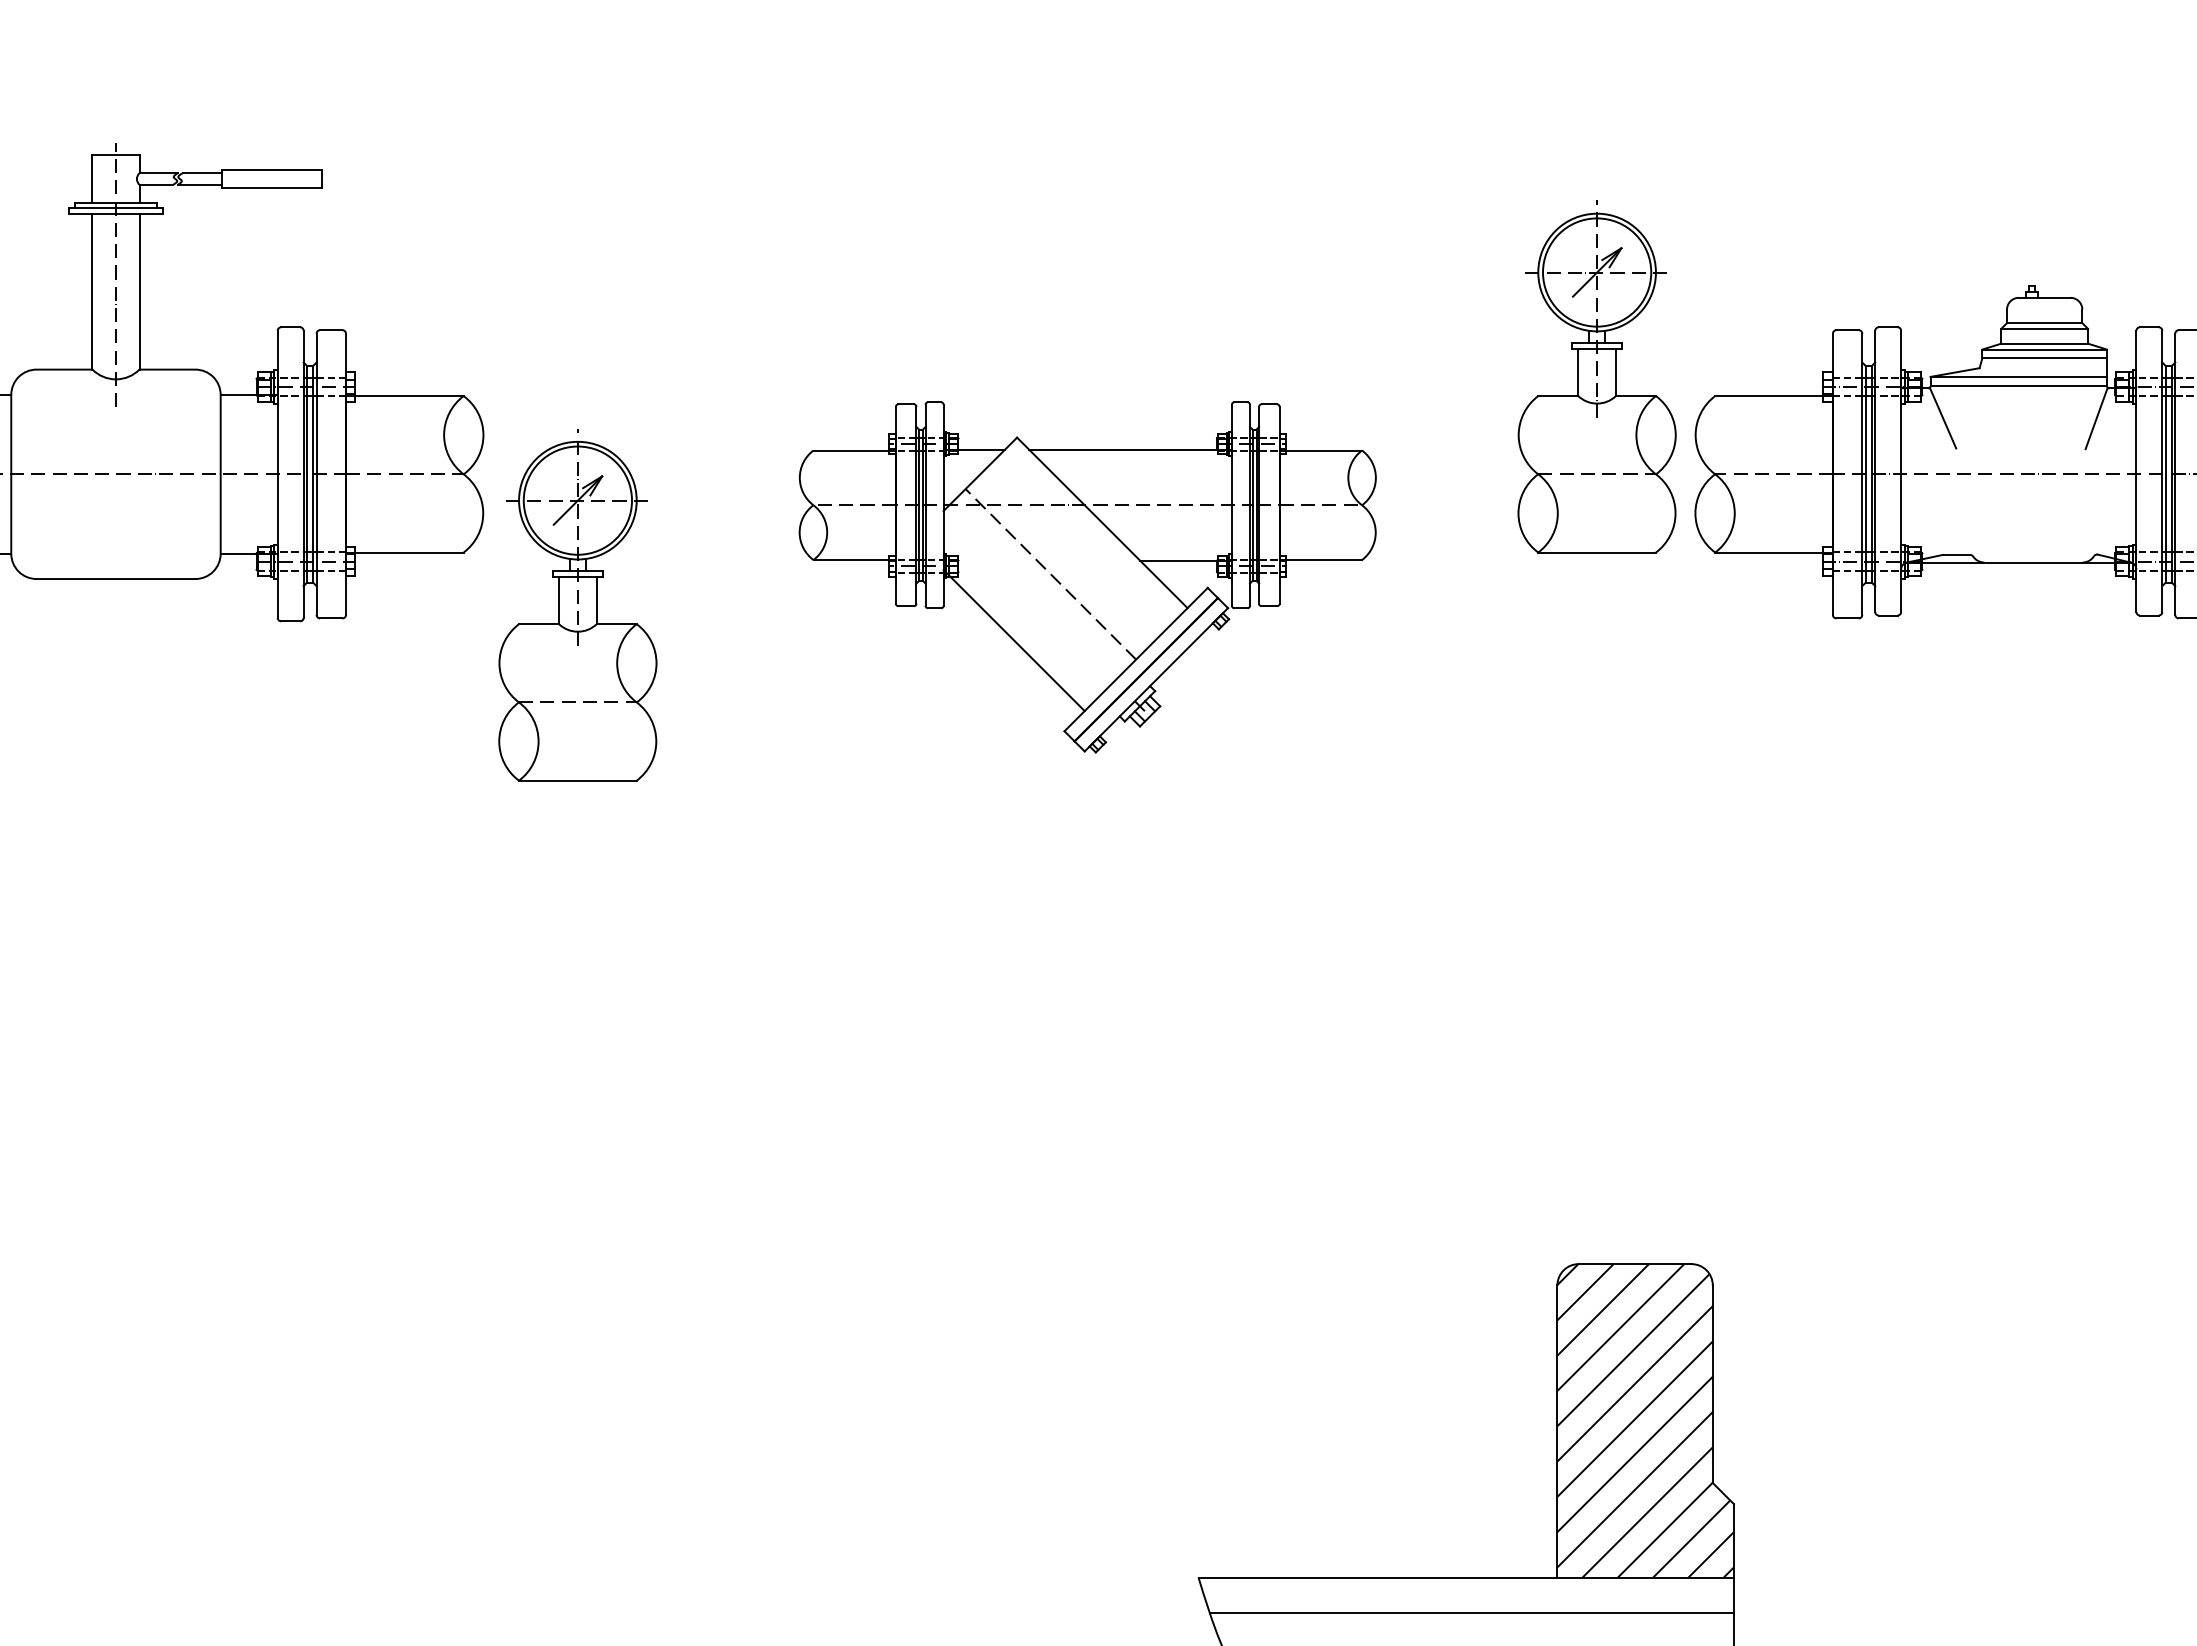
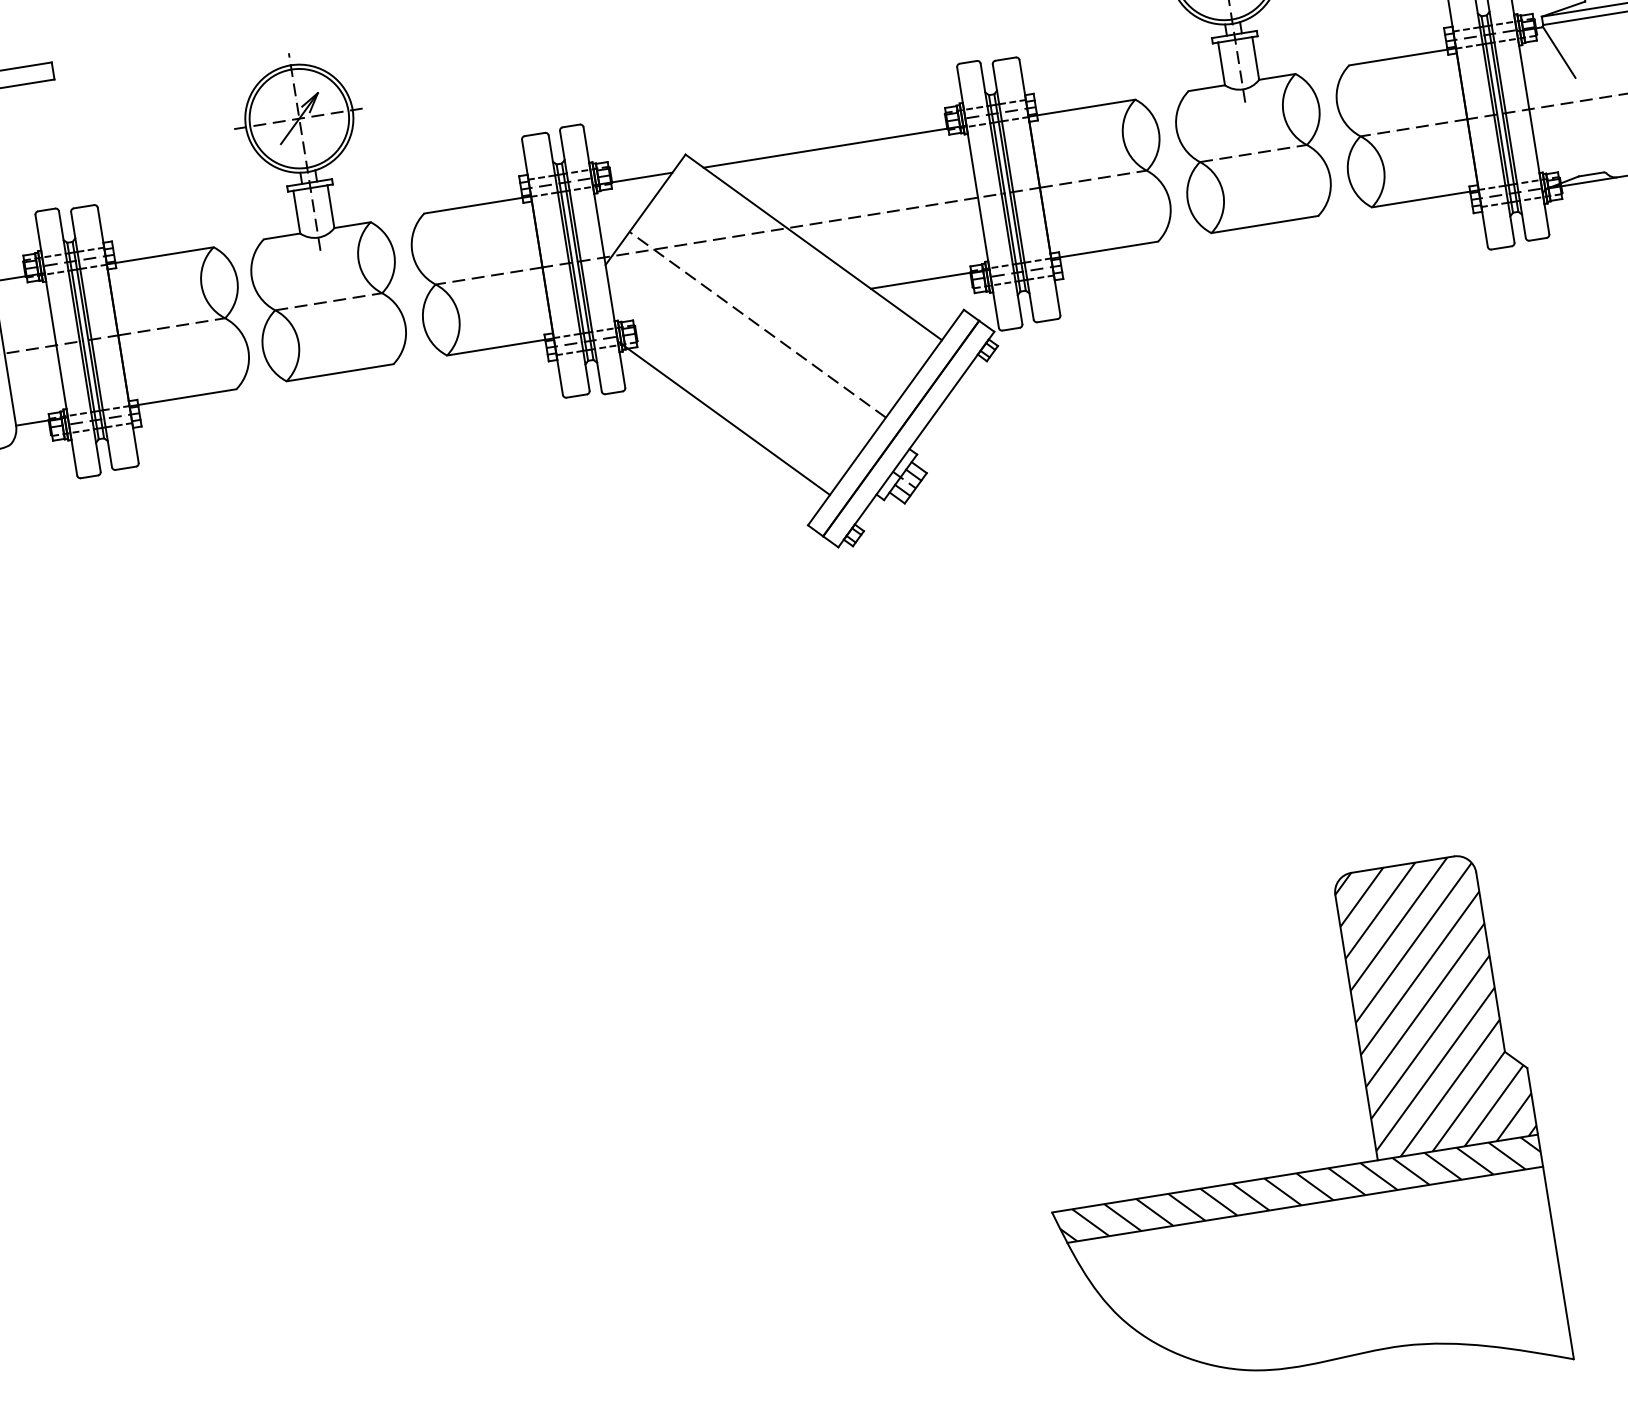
part: (1087, 577) -> (806, 321), size x1.43
part: (577, 605) -> (314, 213), moved
hatch: (1468, 1594) -> (1299, 1188), added

